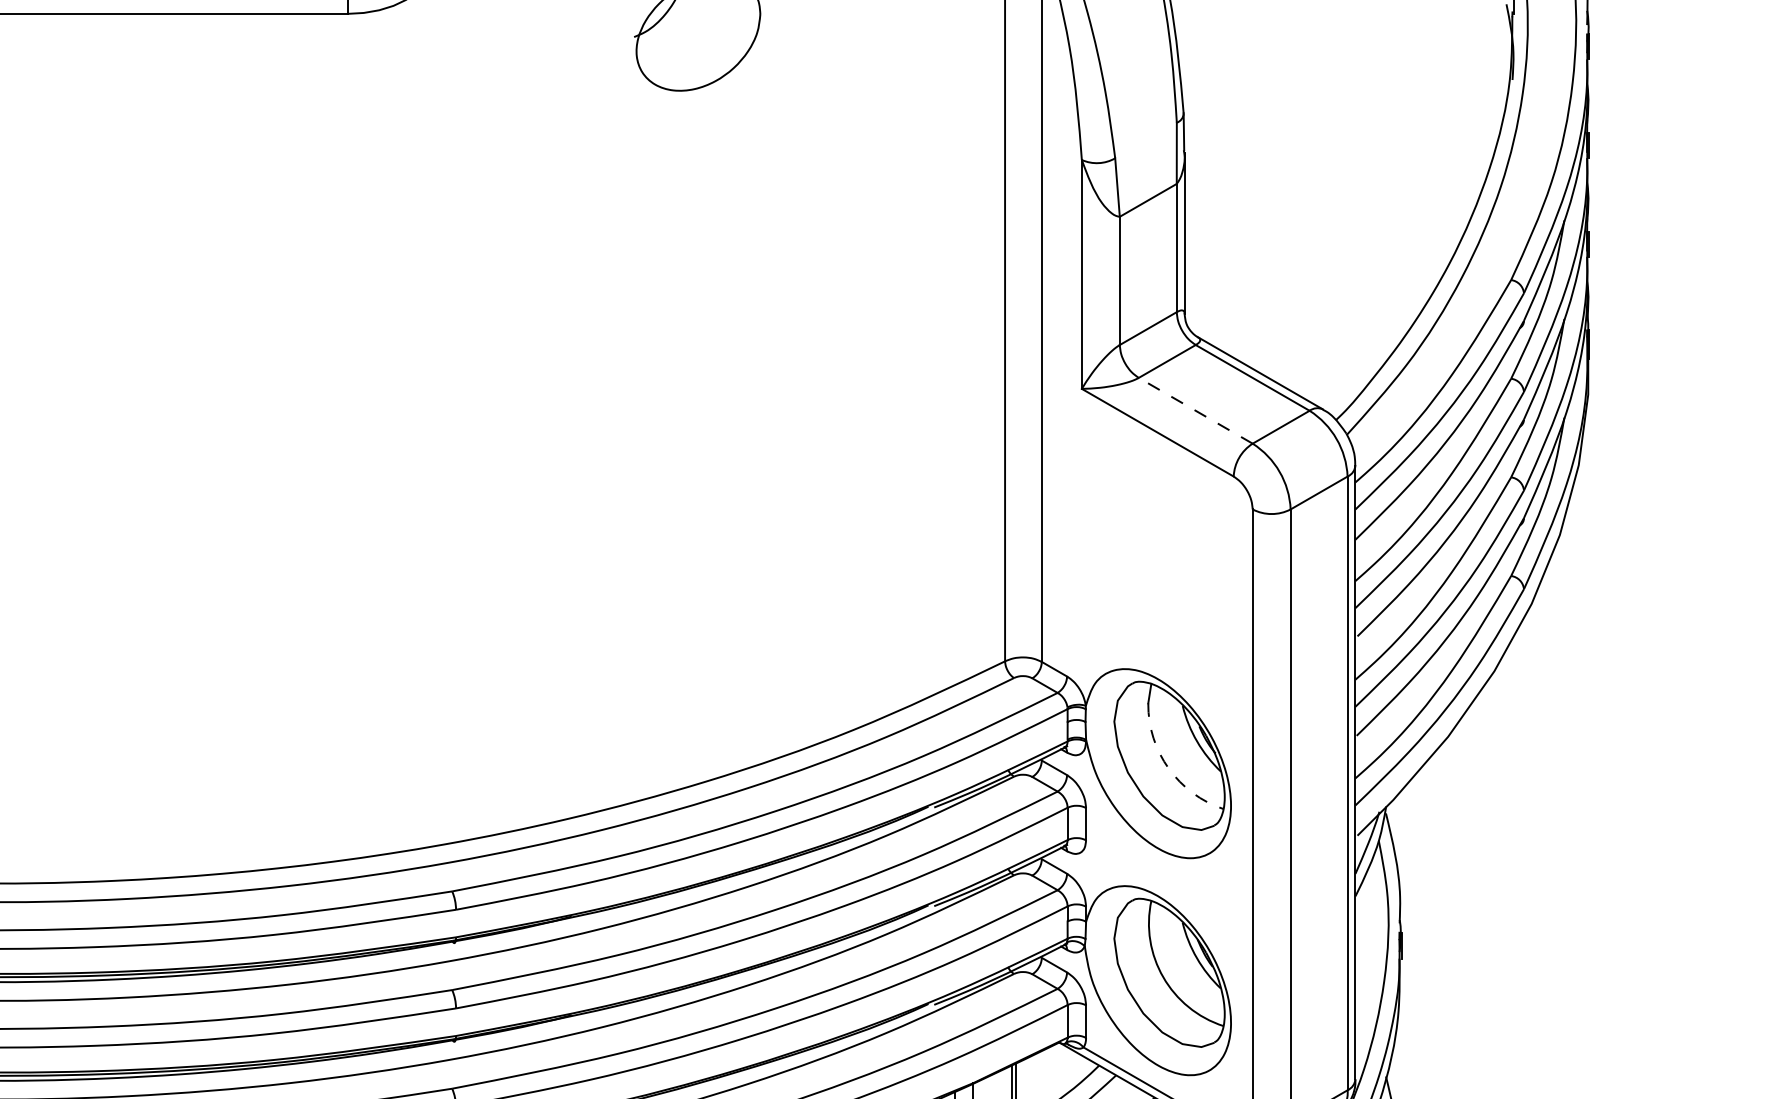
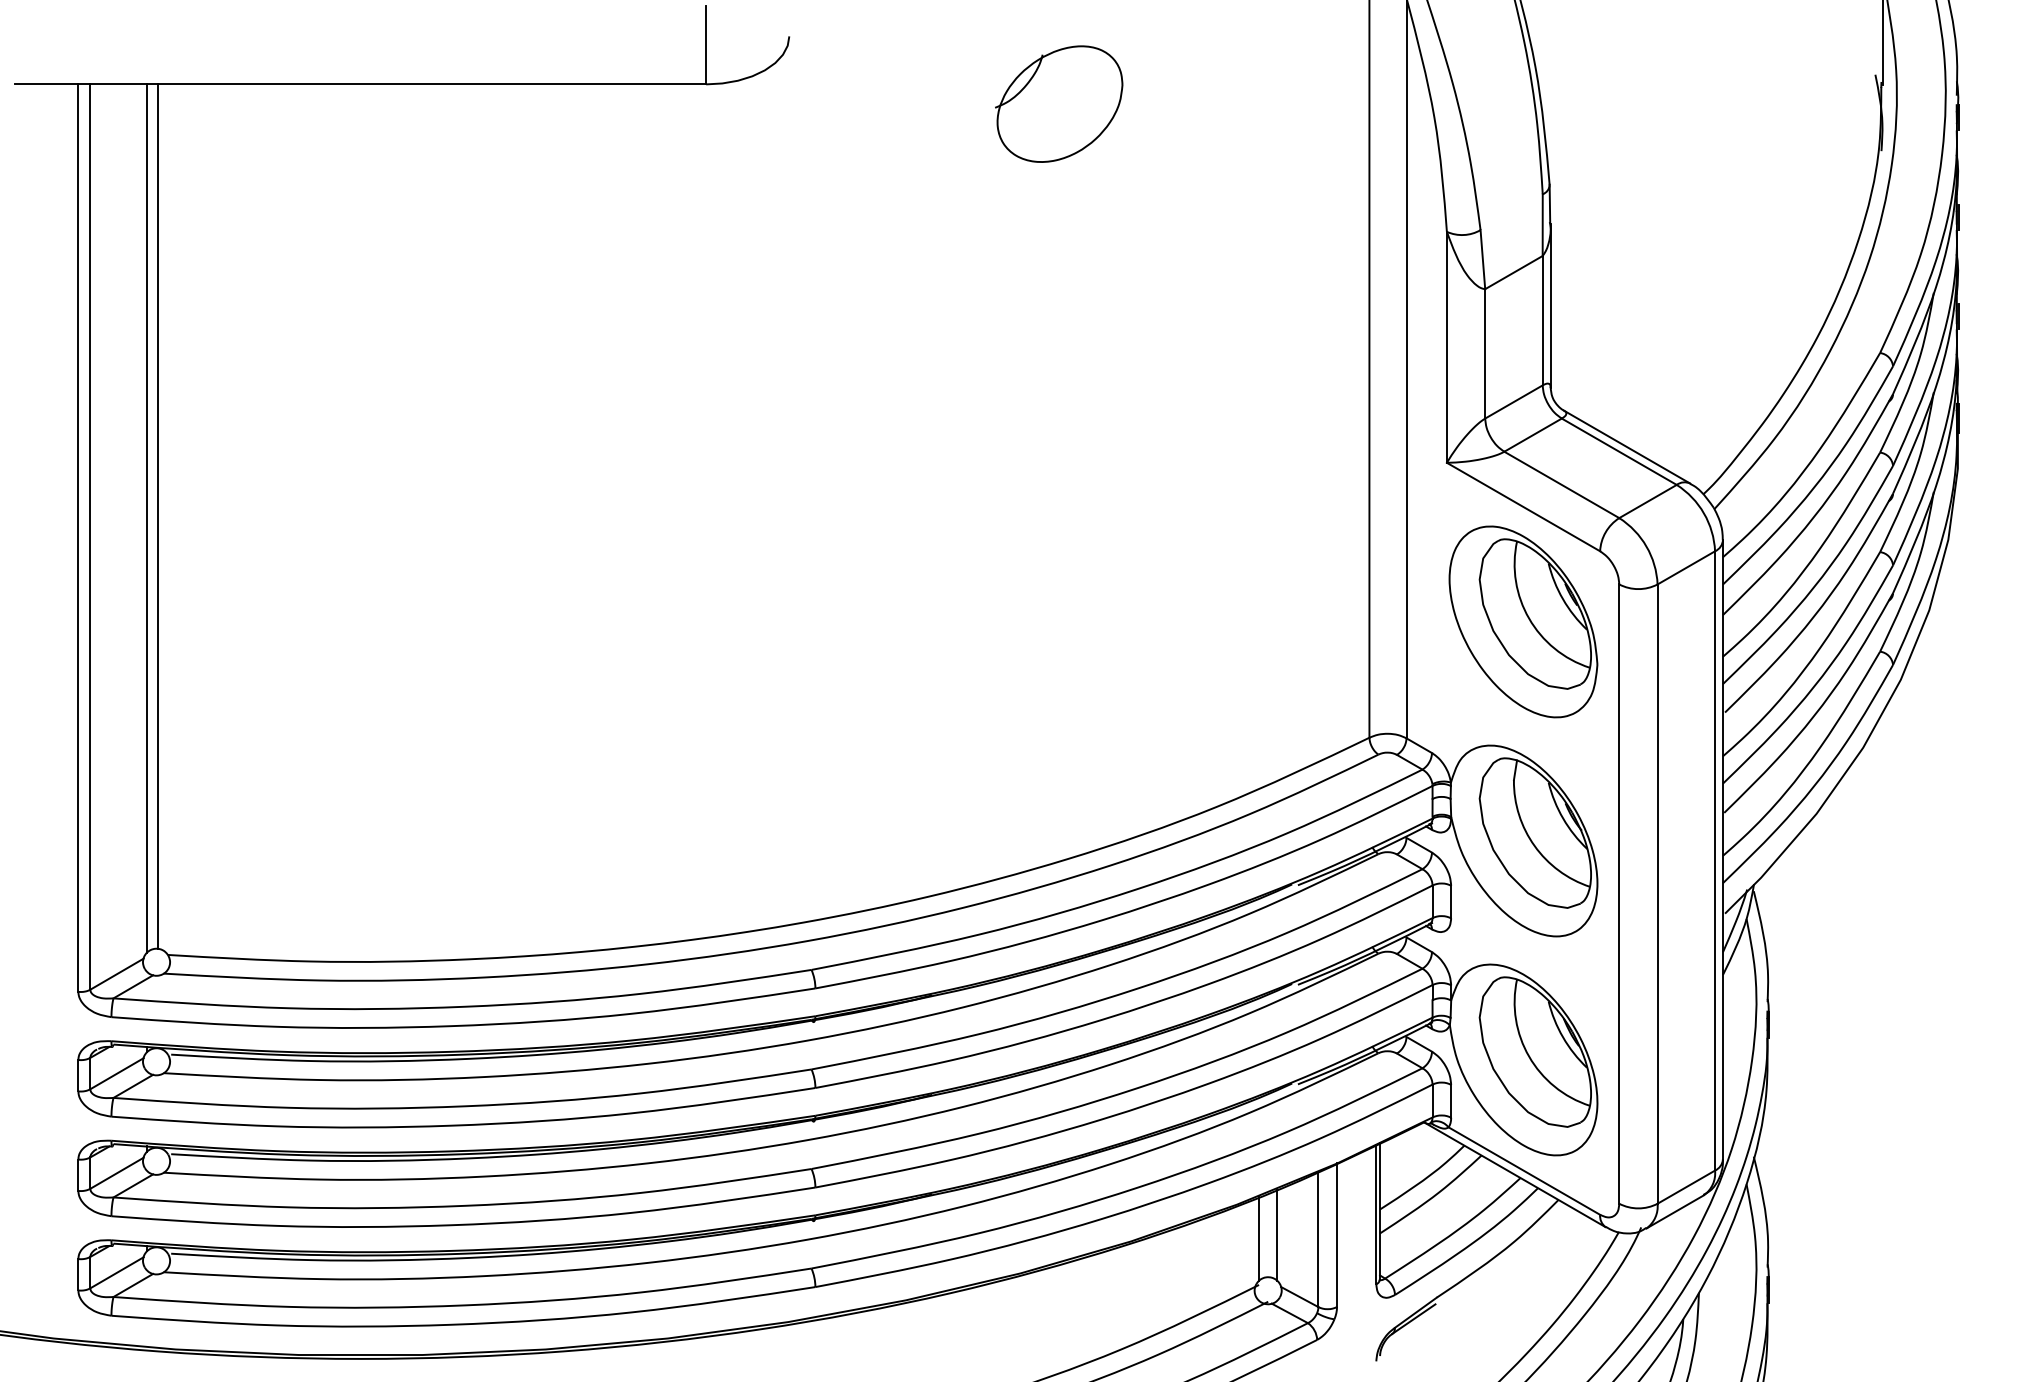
line: (1195, 410) -> (1561, 484), dashed -> solid
part: (1157, 546) -> (1523, 621), added
arc: (1168, 769) -> (1534, 846), dashed -> solid

